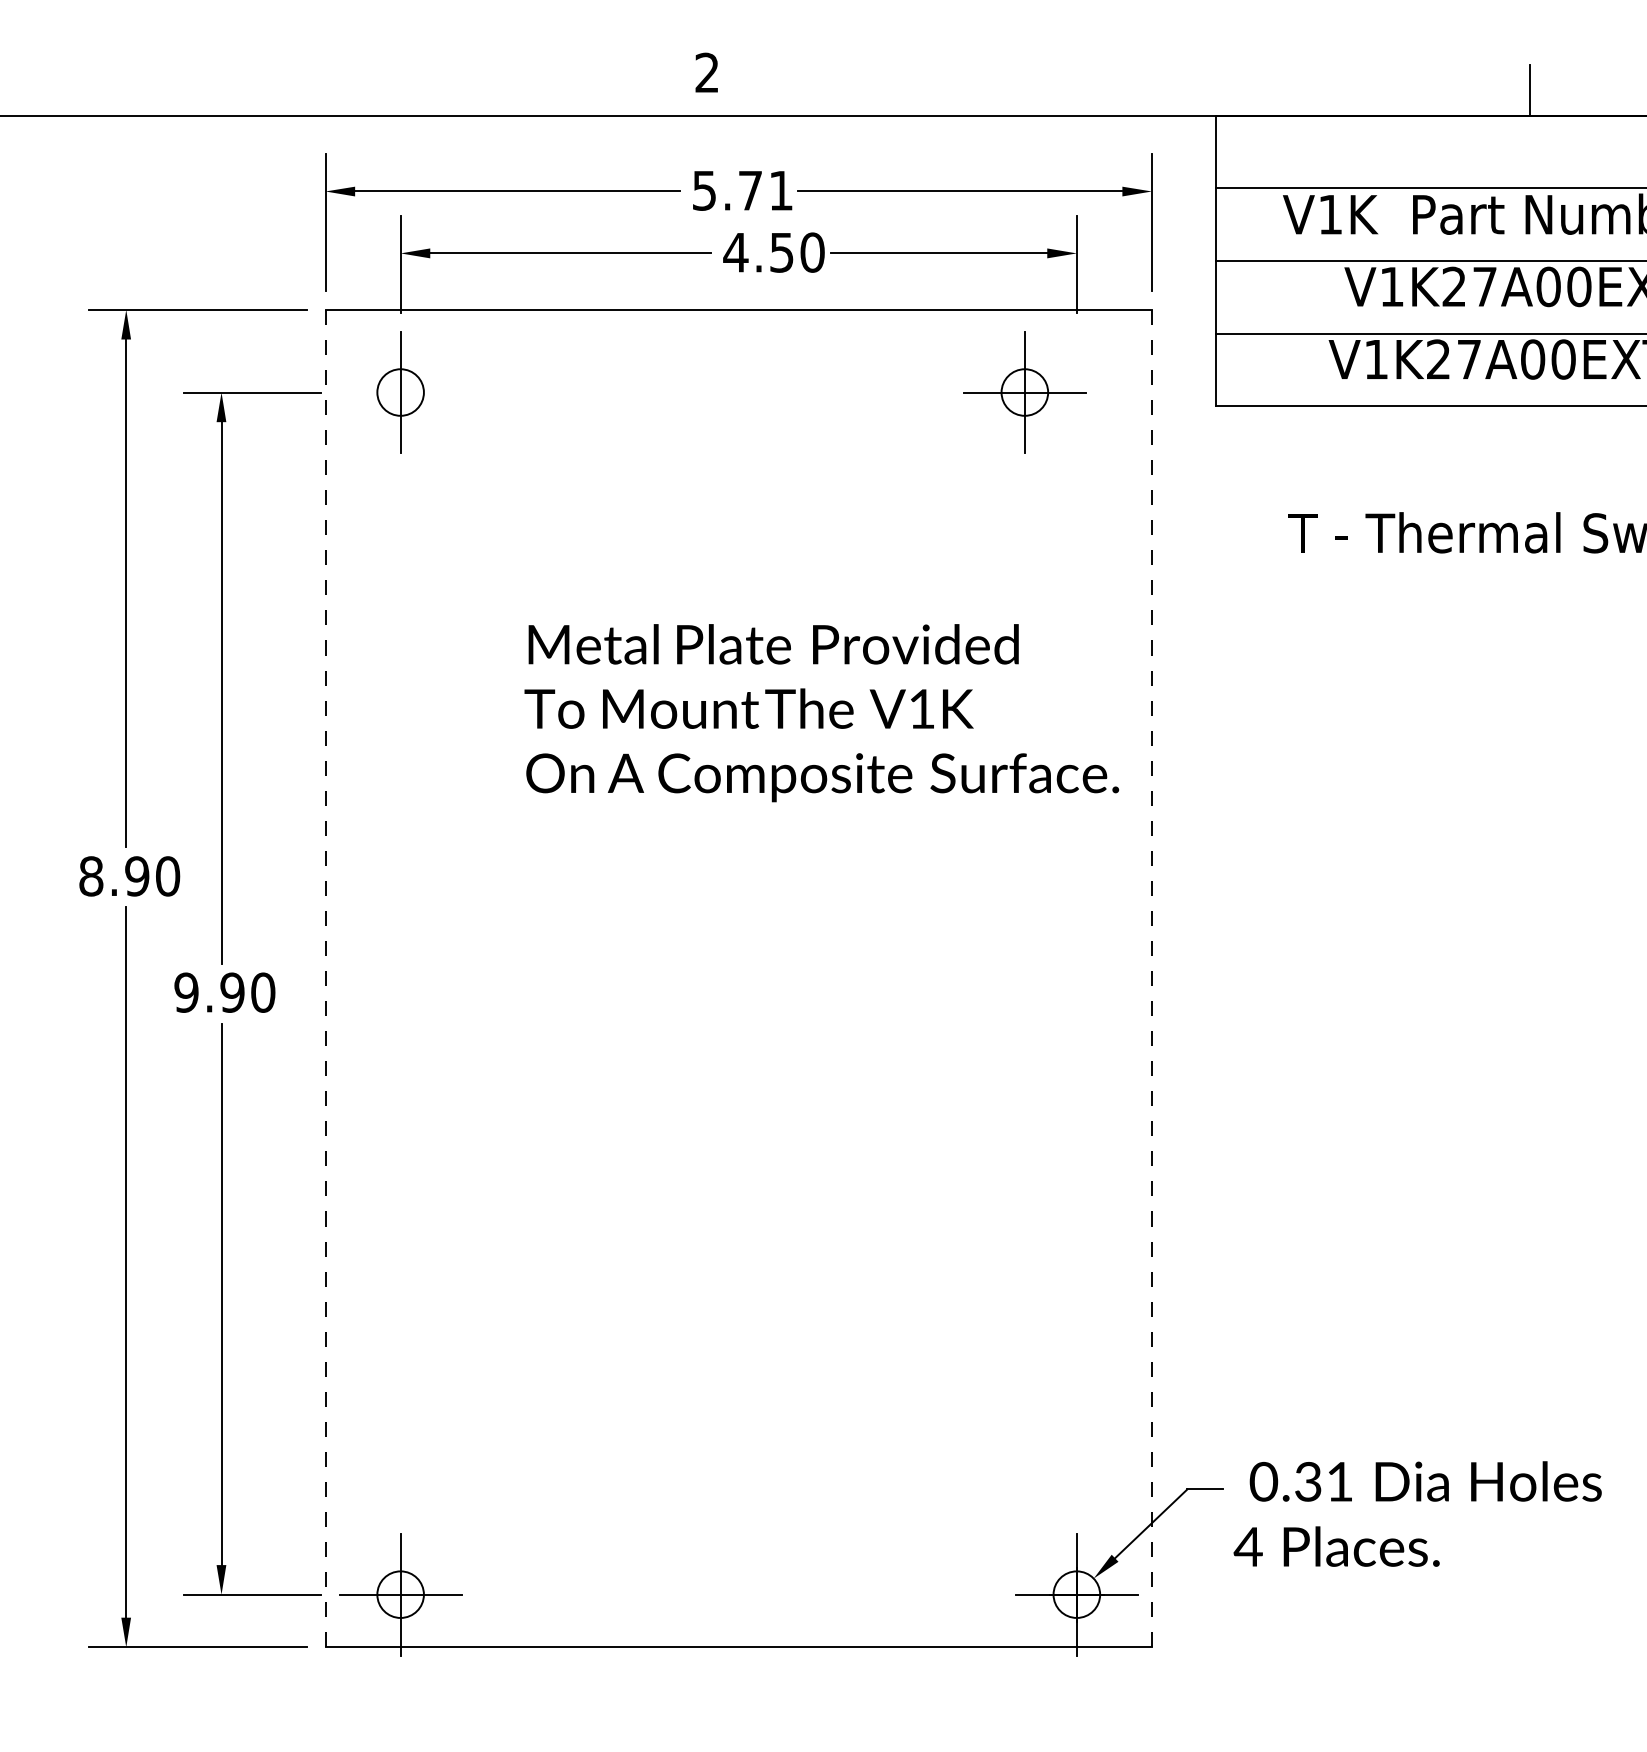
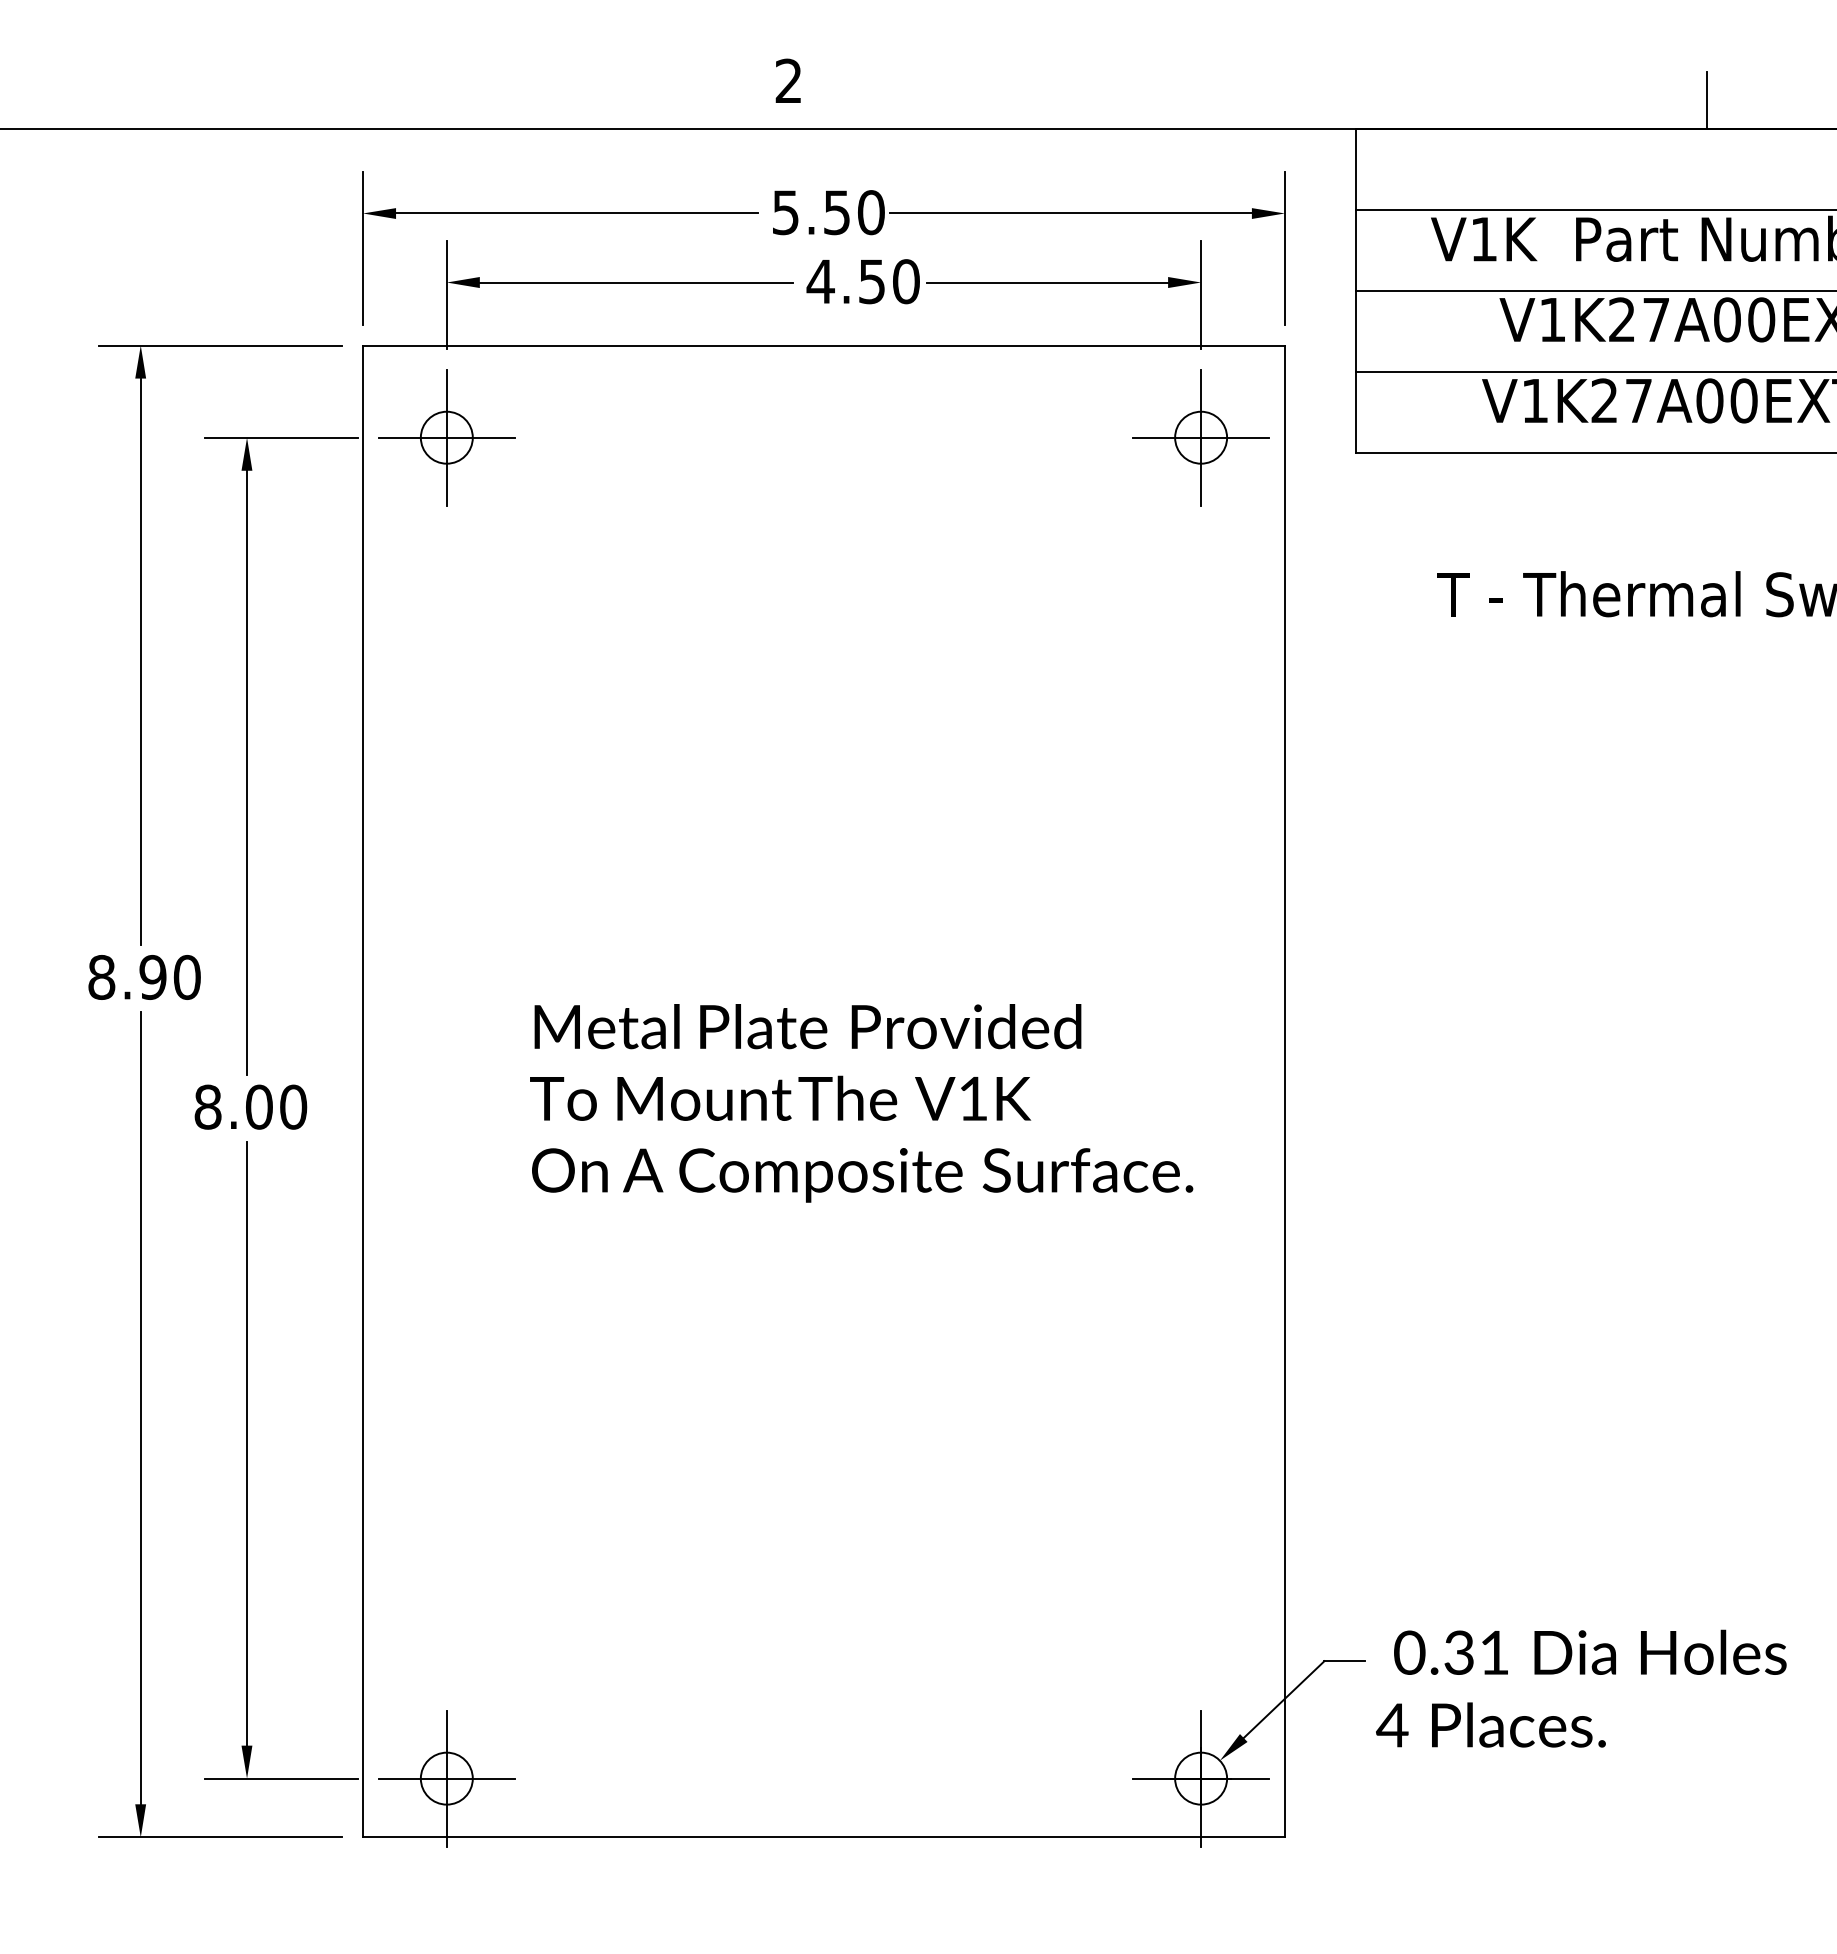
text: (766, 190) -> (854, 212), 5.71 -> 5.50
line: (400, 392) -> (446, 437), added
part: (1024, 392) -> (1200, 437), moved
text: (821, 713) -> (861, 1103), moved
line: (325, 978) -> (363, 1091), dashed -> solid
line: (1151, 978) -> (1284, 1091), dashed -> solid
text: (209, 992) -> (233, 1106), 9.90 -> 8.00

